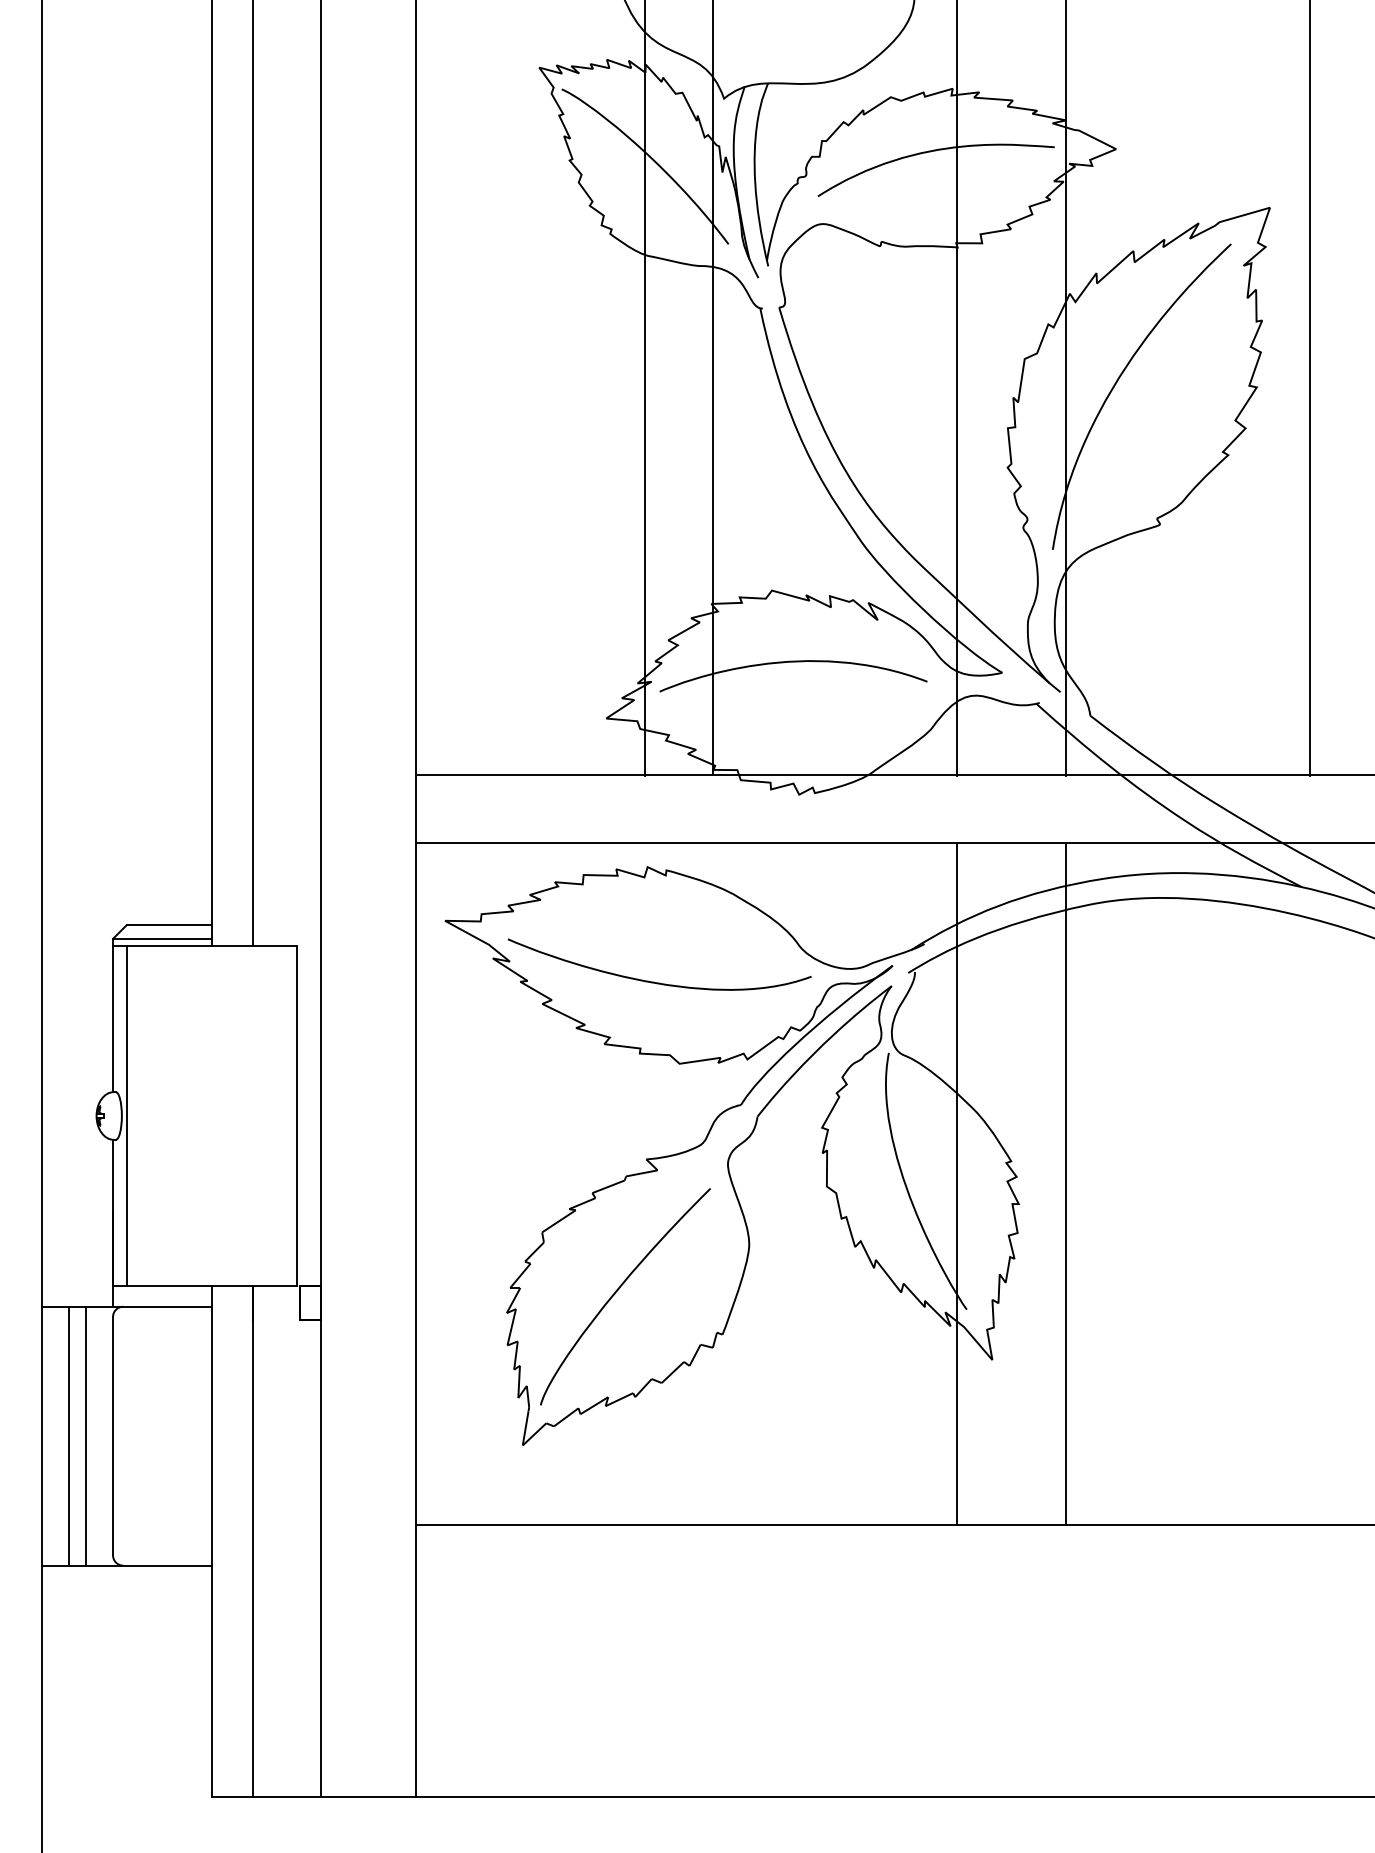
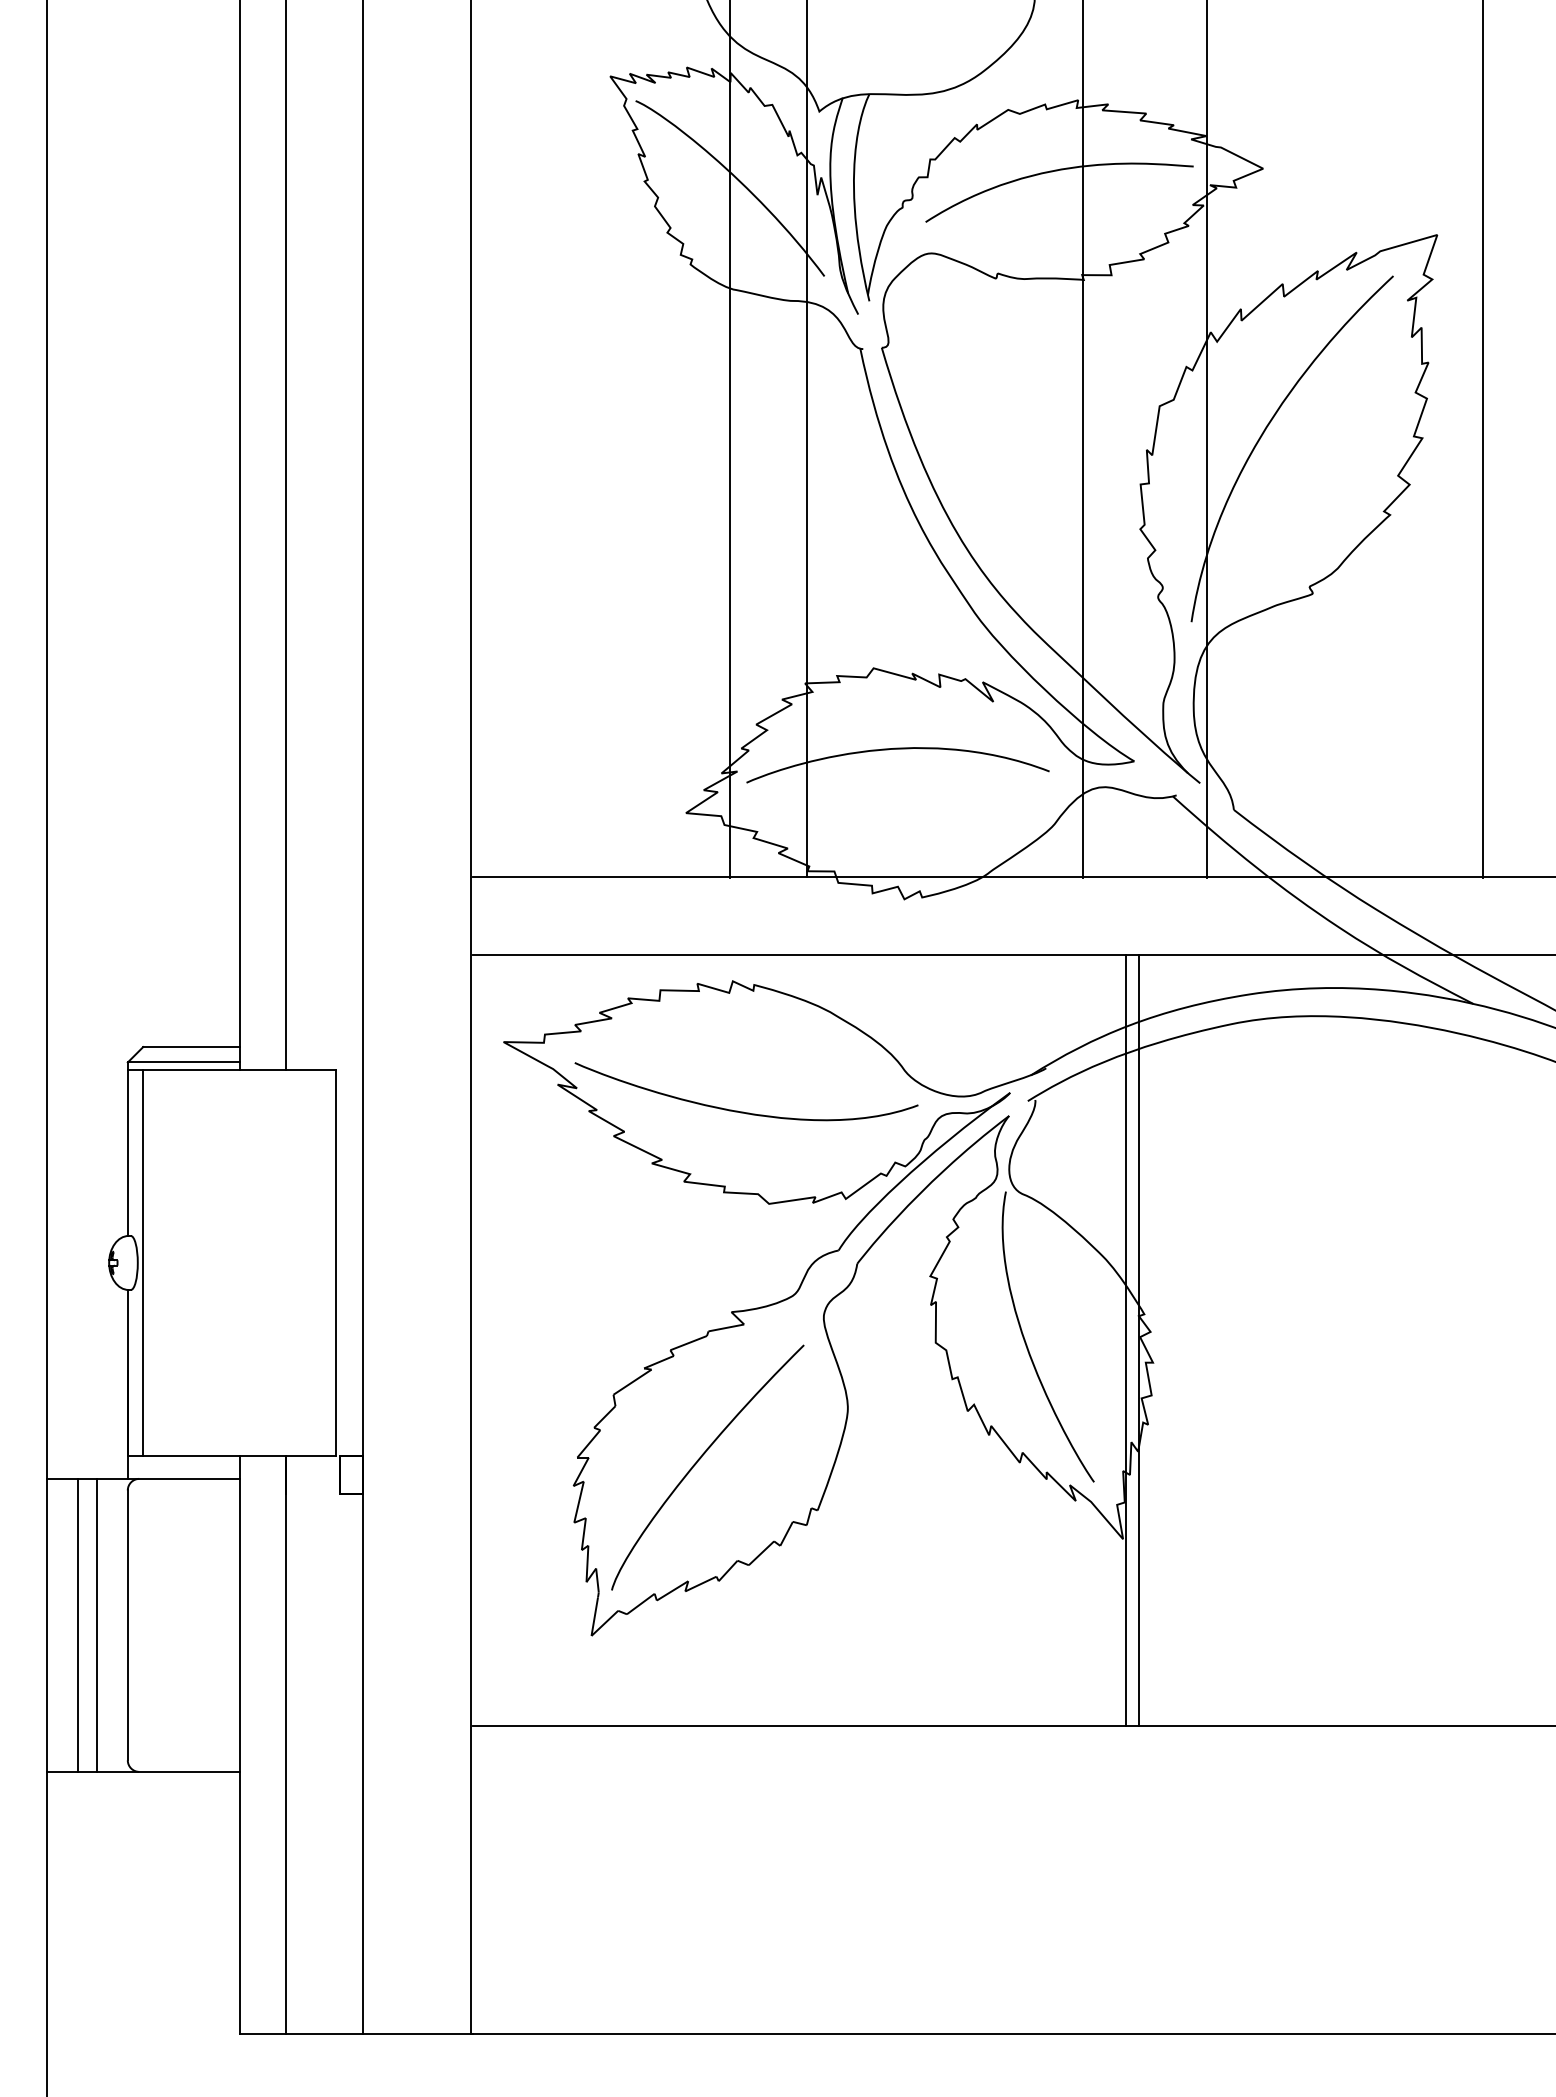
line: (957, 1183) -> (1139, 1339), moved
line: (1066, 1183) -> (1125, 1339), moved

